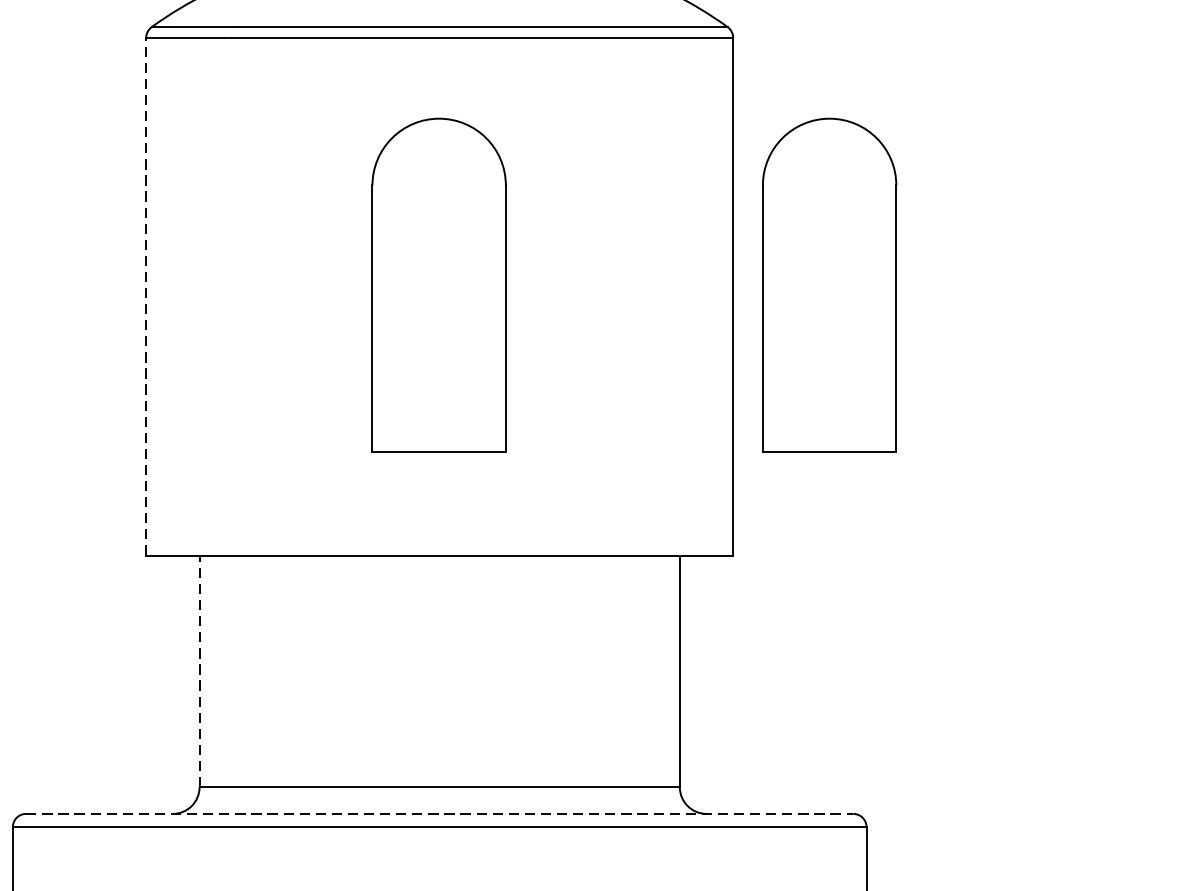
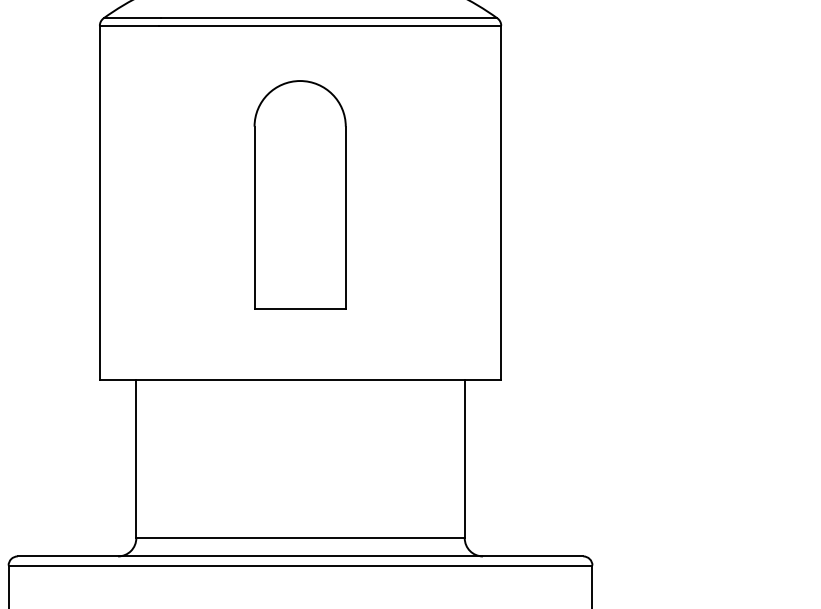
part: (828, 284) -> (566, 194), removed
line: (145, 296) -> (99, 202), dashed -> solid
line: (199, 670) -> (136, 458), dashed -> solid
line: (439, 813) -> (300, 556), dashed -> solid

